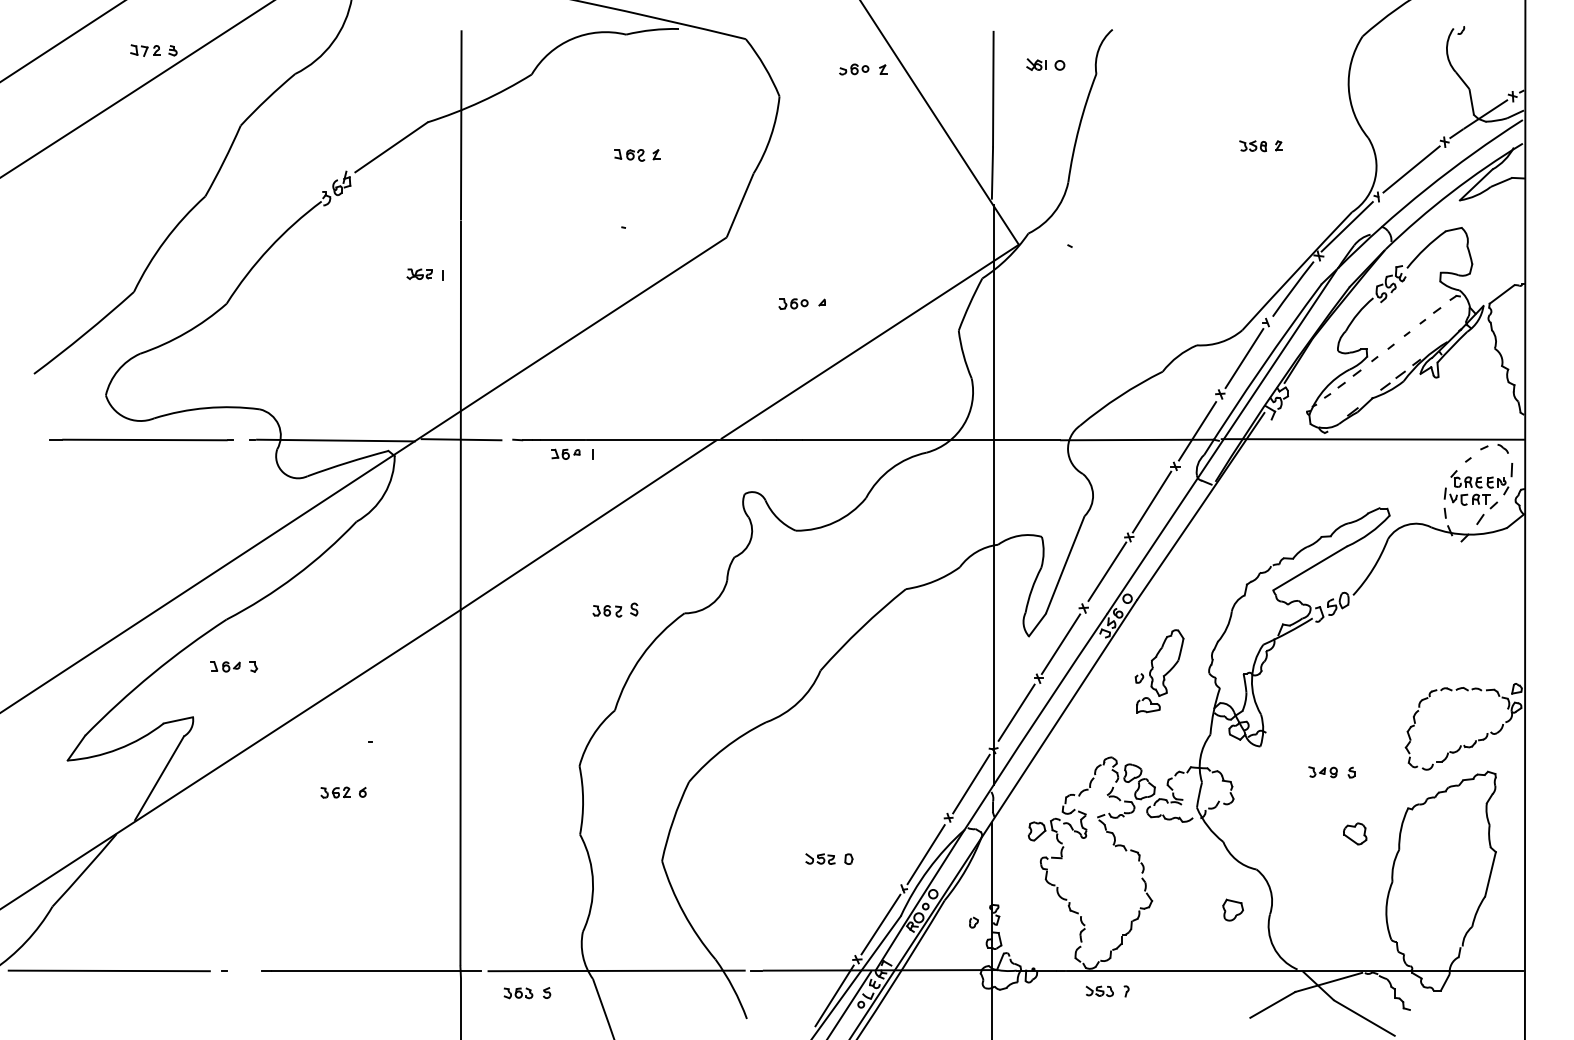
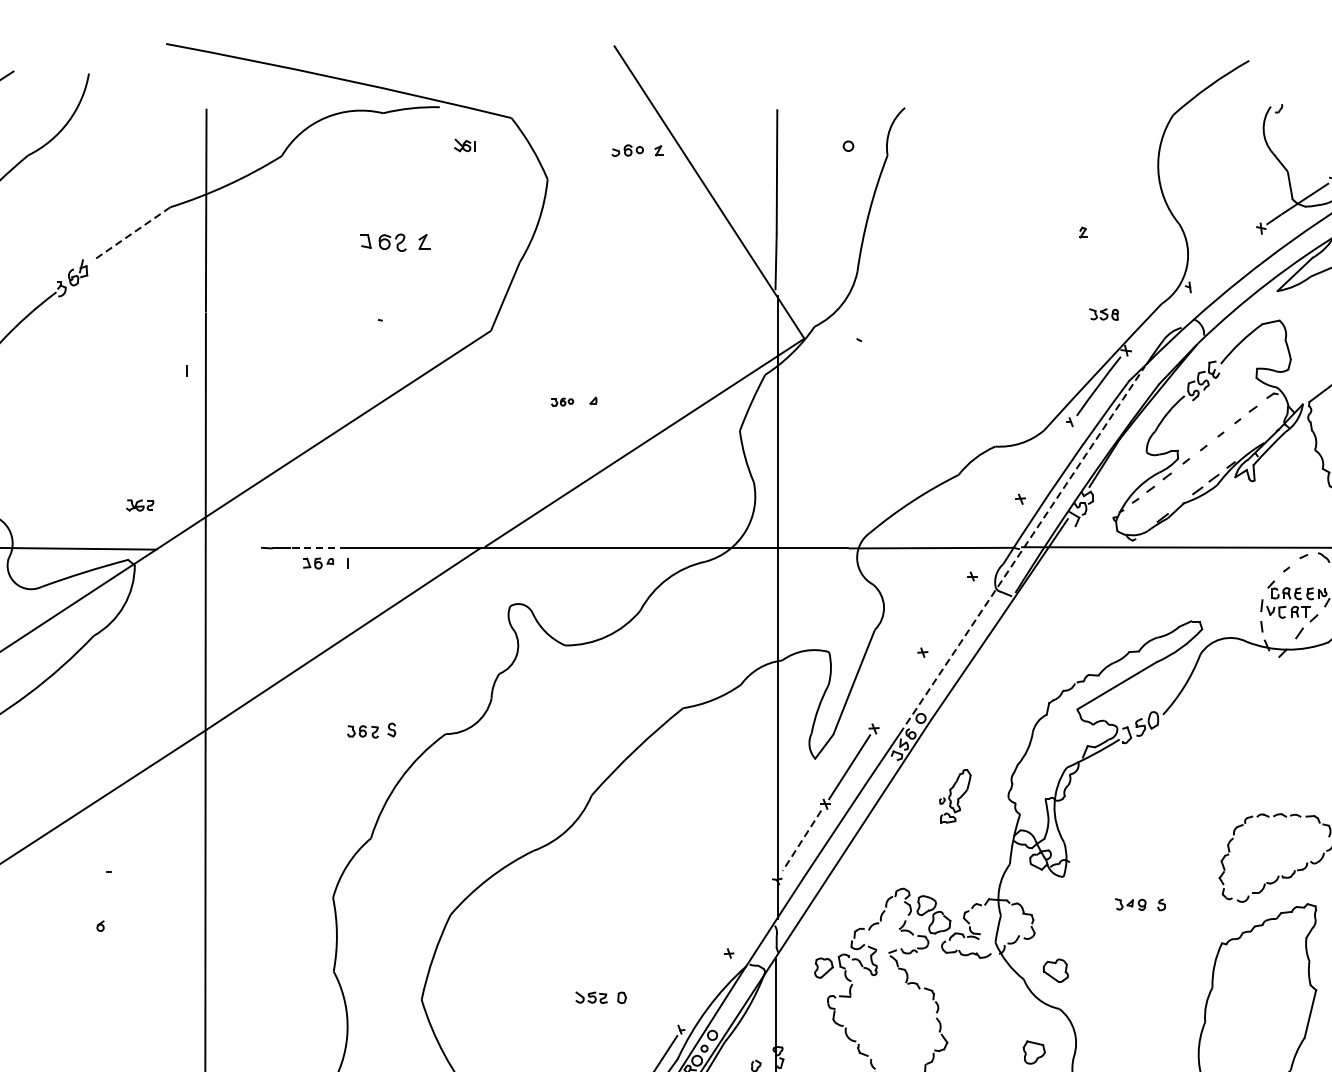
part: (1036, 64) -> (465, 145), moved
part: (1252, 146) -> (1103, 314), moved
line: (391, 147) -> (131, 234), solid -> dashed
part: (637, 155) -> (395, 242), size x1.4
line: (1411, 169) -> (1225, 257), removed
line: (1346, 226) -> (1155, 319), removed
part: (419, 273) -> (139, 504), moved
part: (793, 303) -> (562, 401), size x0.7
line: (1244, 358) -> (1046, 460), removed
line: (1197, 431) -> (996, 539), removed
line: (461, 439) -> (206, 547), removed
line: (563, 439) -> (315, 547), solid -> dashed
line: (1221, 441) -> (1021, 549), solid -> dashed
line: (1151, 501) -> (946, 614), removed
line: (1107, 571) -> (899, 689), removed
part: (1159, 671) -> (955, 796), size x0.6
line: (1016, 713) -> (801, 841), solid -> dashed
line: (971, 783) -> (753, 916), removed
part: (335, 792) -> (71, 926), removed
part: (1355, 833) -> (1056, 970), moved
line: (925, 854) -> (704, 992), removed

